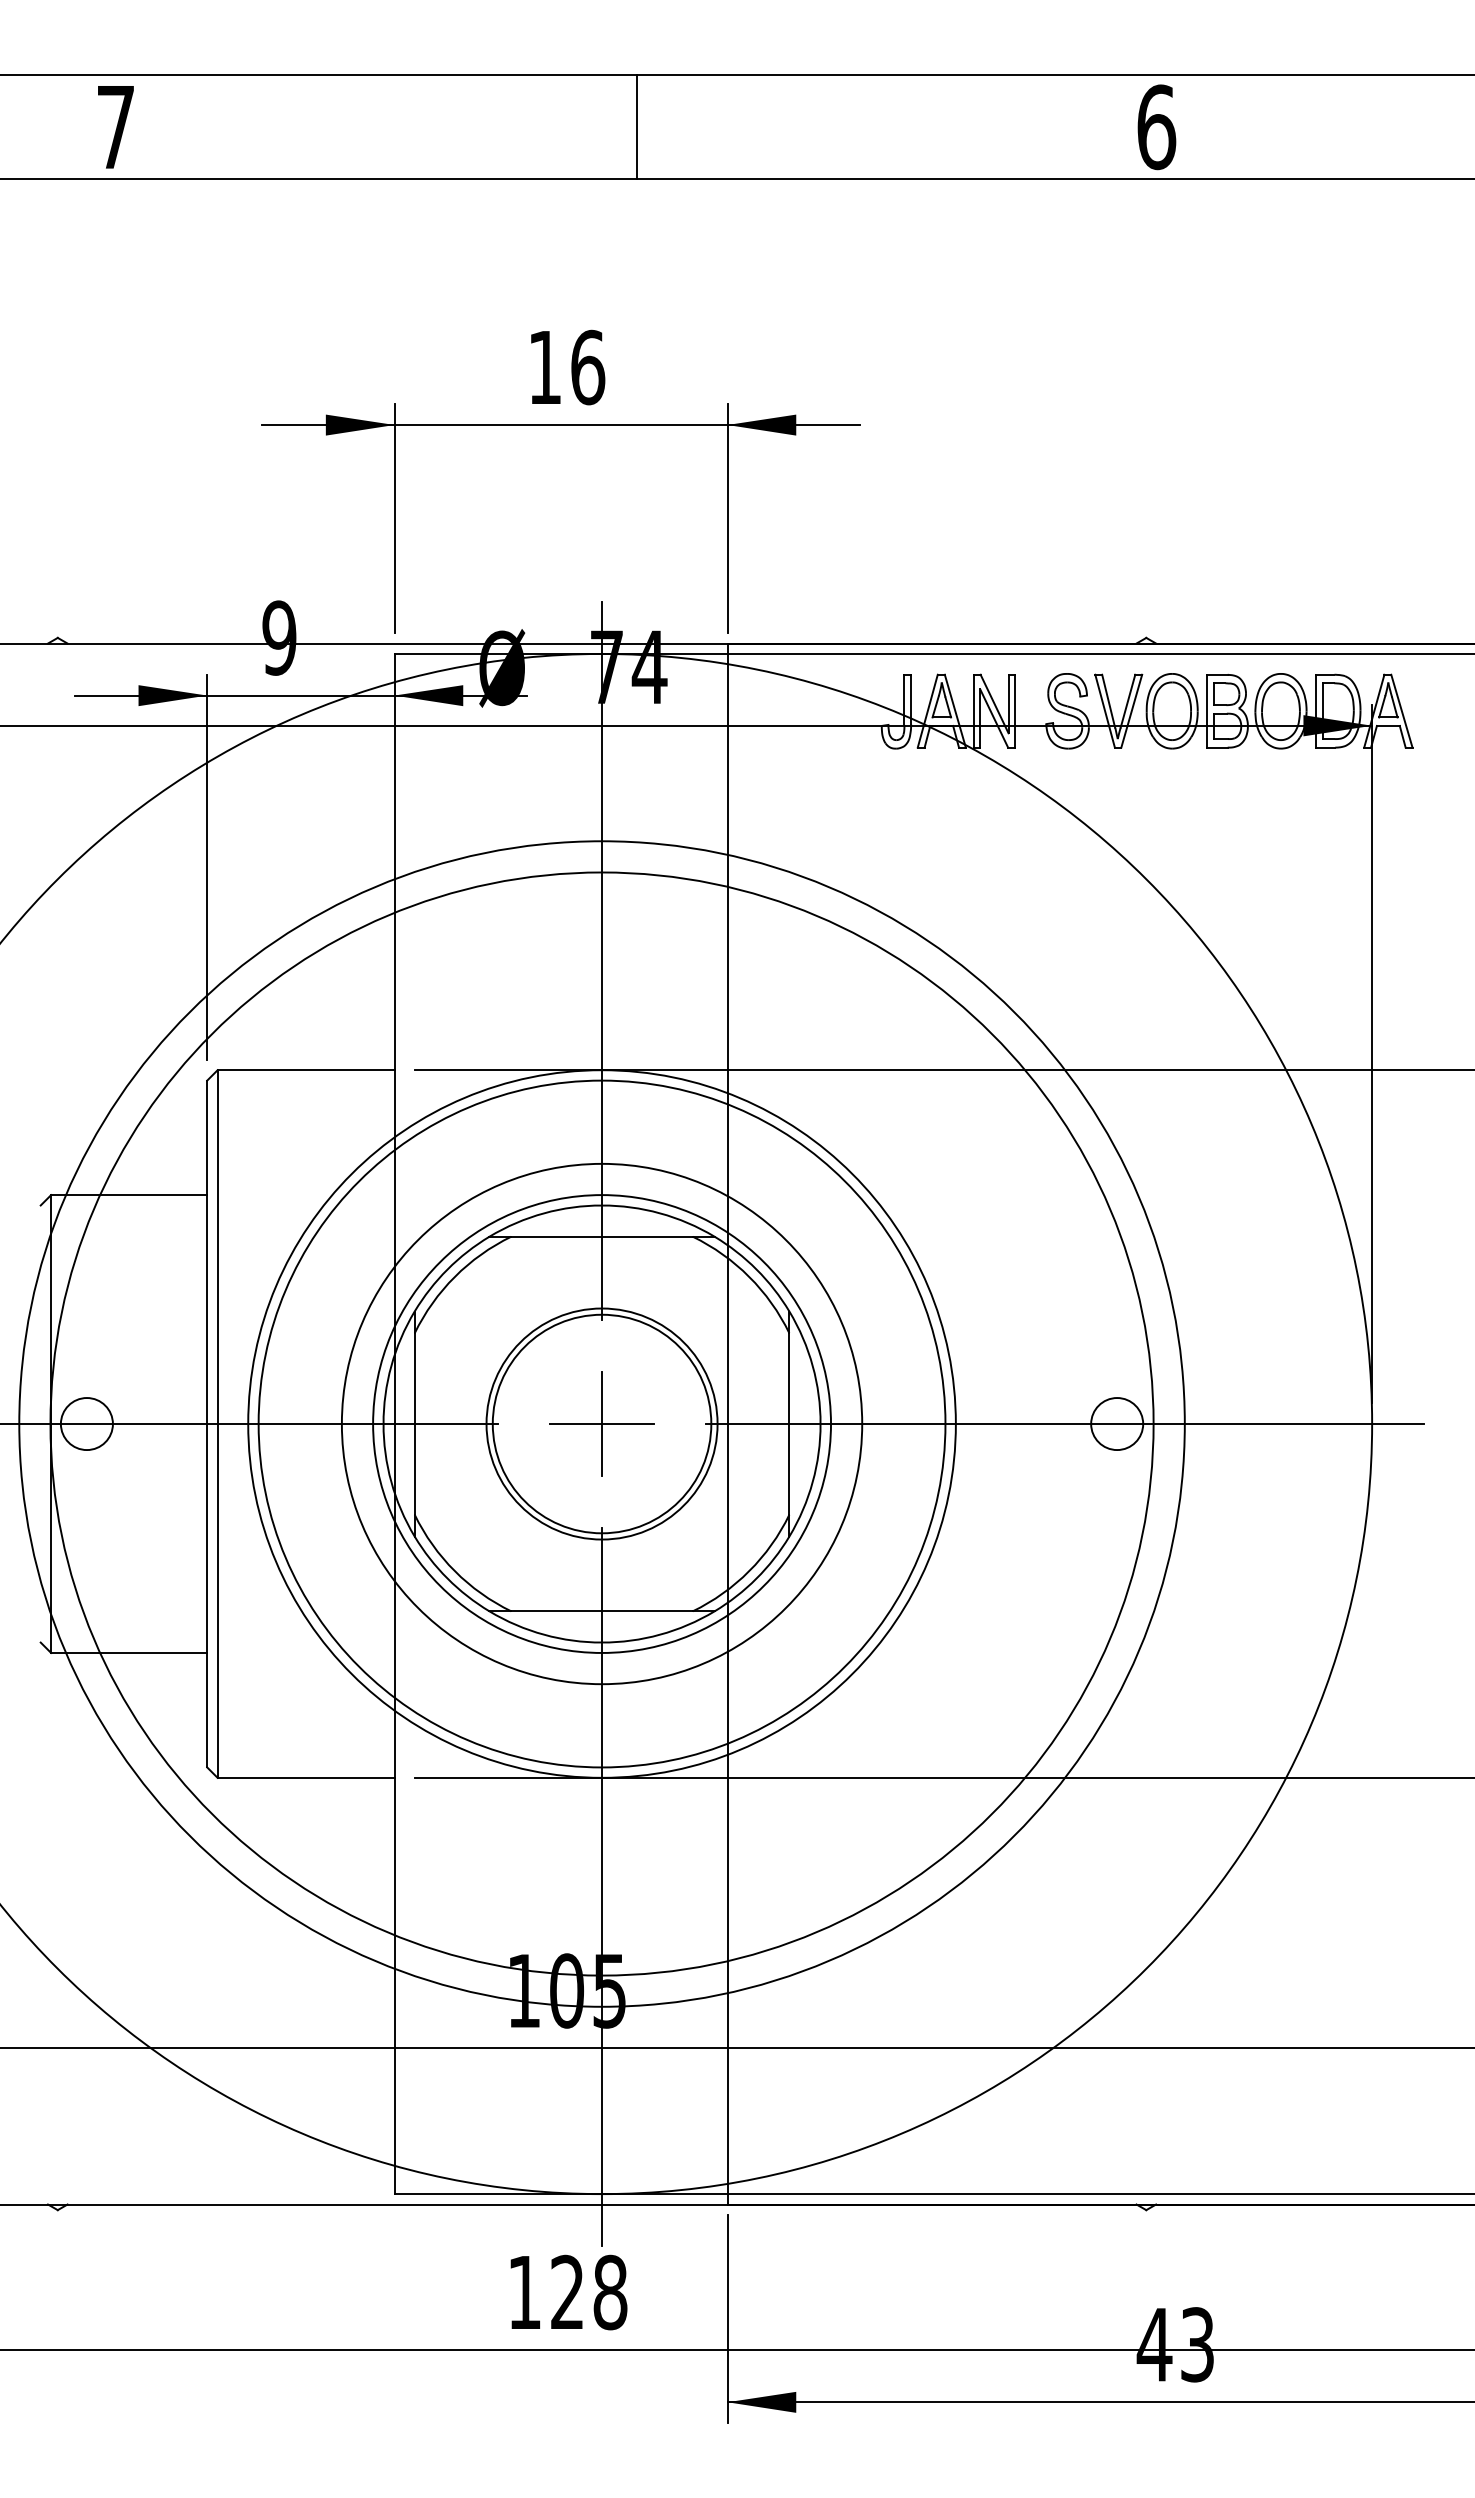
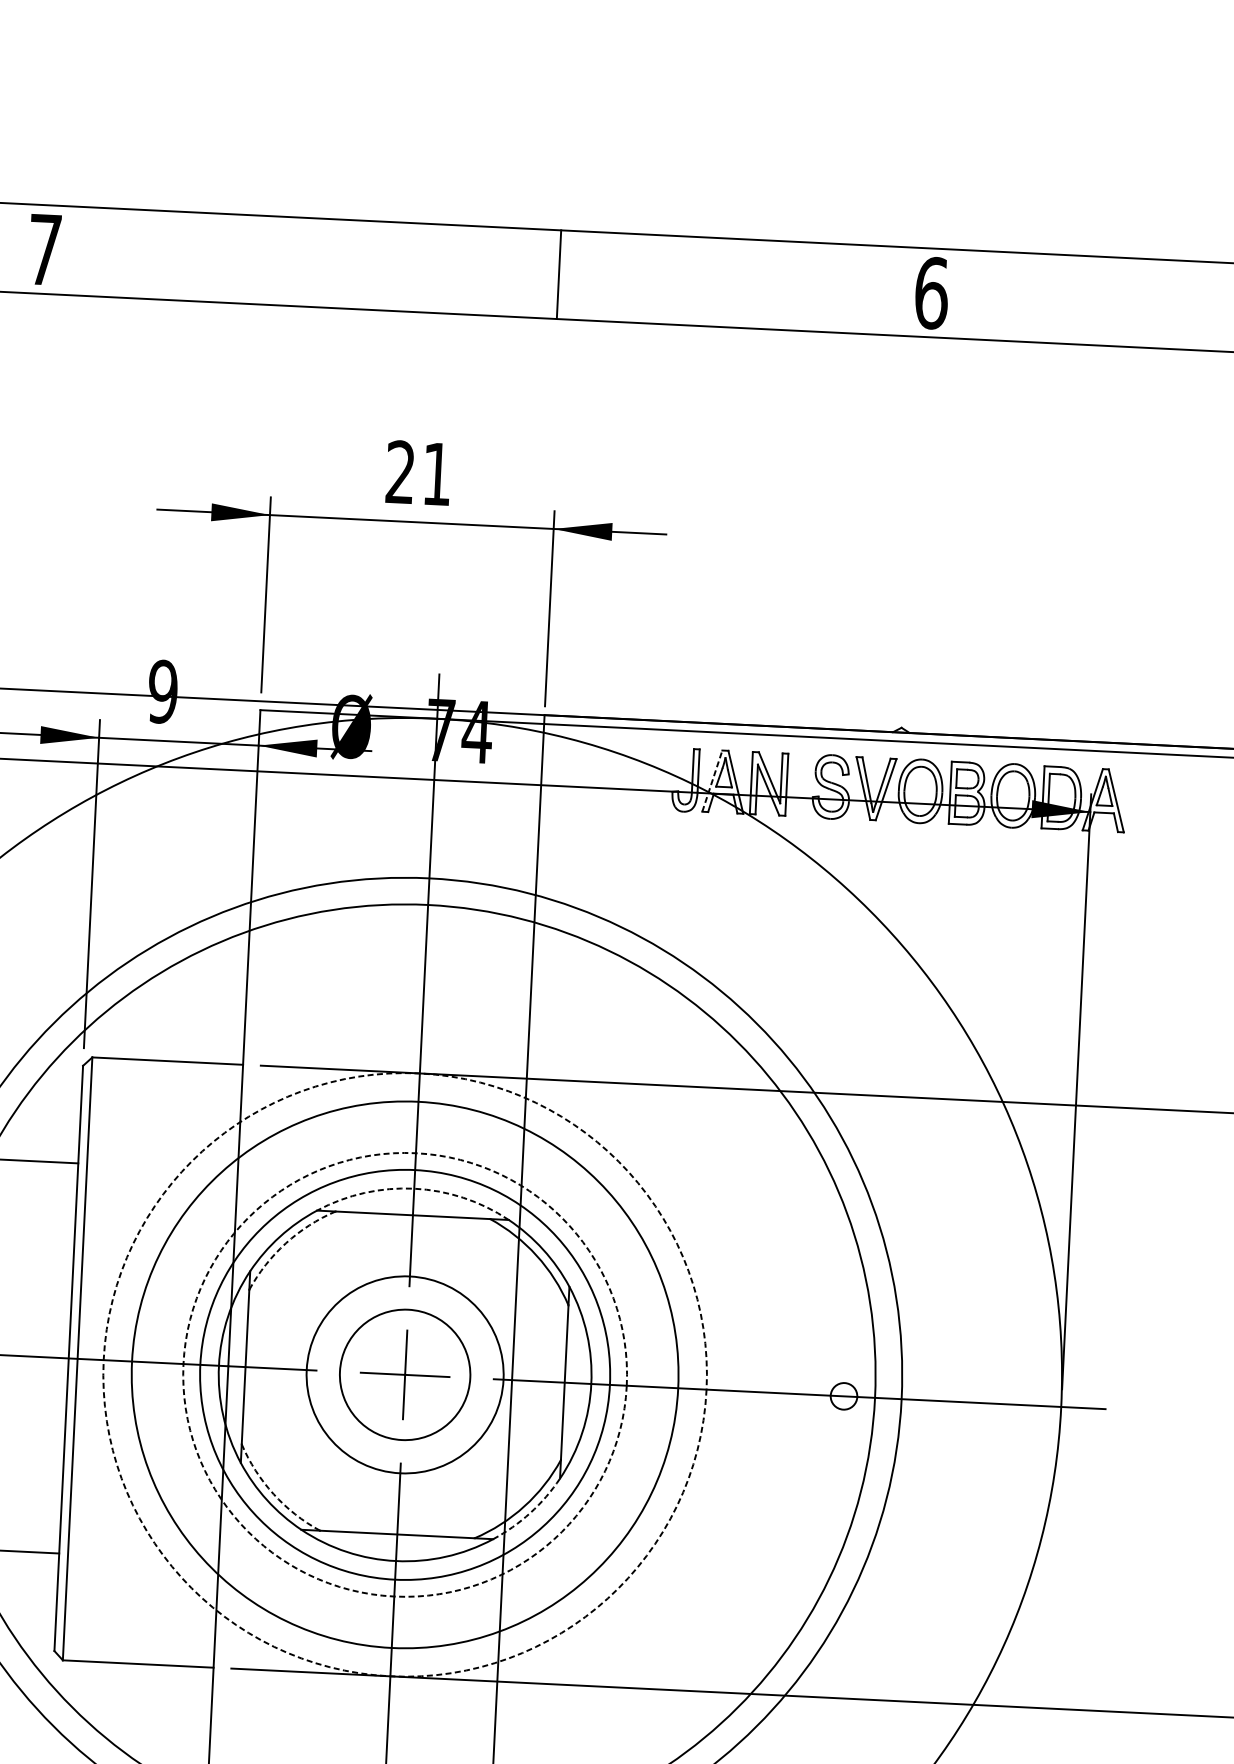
line: (637, 126) -> (559, 274), moved
text: (566, 367) -> (418, 473), 16 -> 21
line: (927, 711) -> (712, 781), solid -> dashed
arc: (602, 1205) -> (414, 1188), solid -> dashed
arc: (454, 1276) -> (285, 1243), solid -> dashed
circle: (601, 1423) -> (404, 1374), size x0.7
circle: (601, 1423) -> (404, 1374), size x0.7
circle: (601, 1423) -> (404, 1374), solid -> dashed
circle: (601, 1423) -> (404, 1374), solid -> dashed
circle: (602, 1423) -> (405, 1374), size x1.4
circle: (1117, 1424) -> (844, 1396), size x0.6
arc: (454, 1571) -> (273, 1494), solid -> dashed
arc: (756, 1578) -> (530, 1512), solid -> dashed

